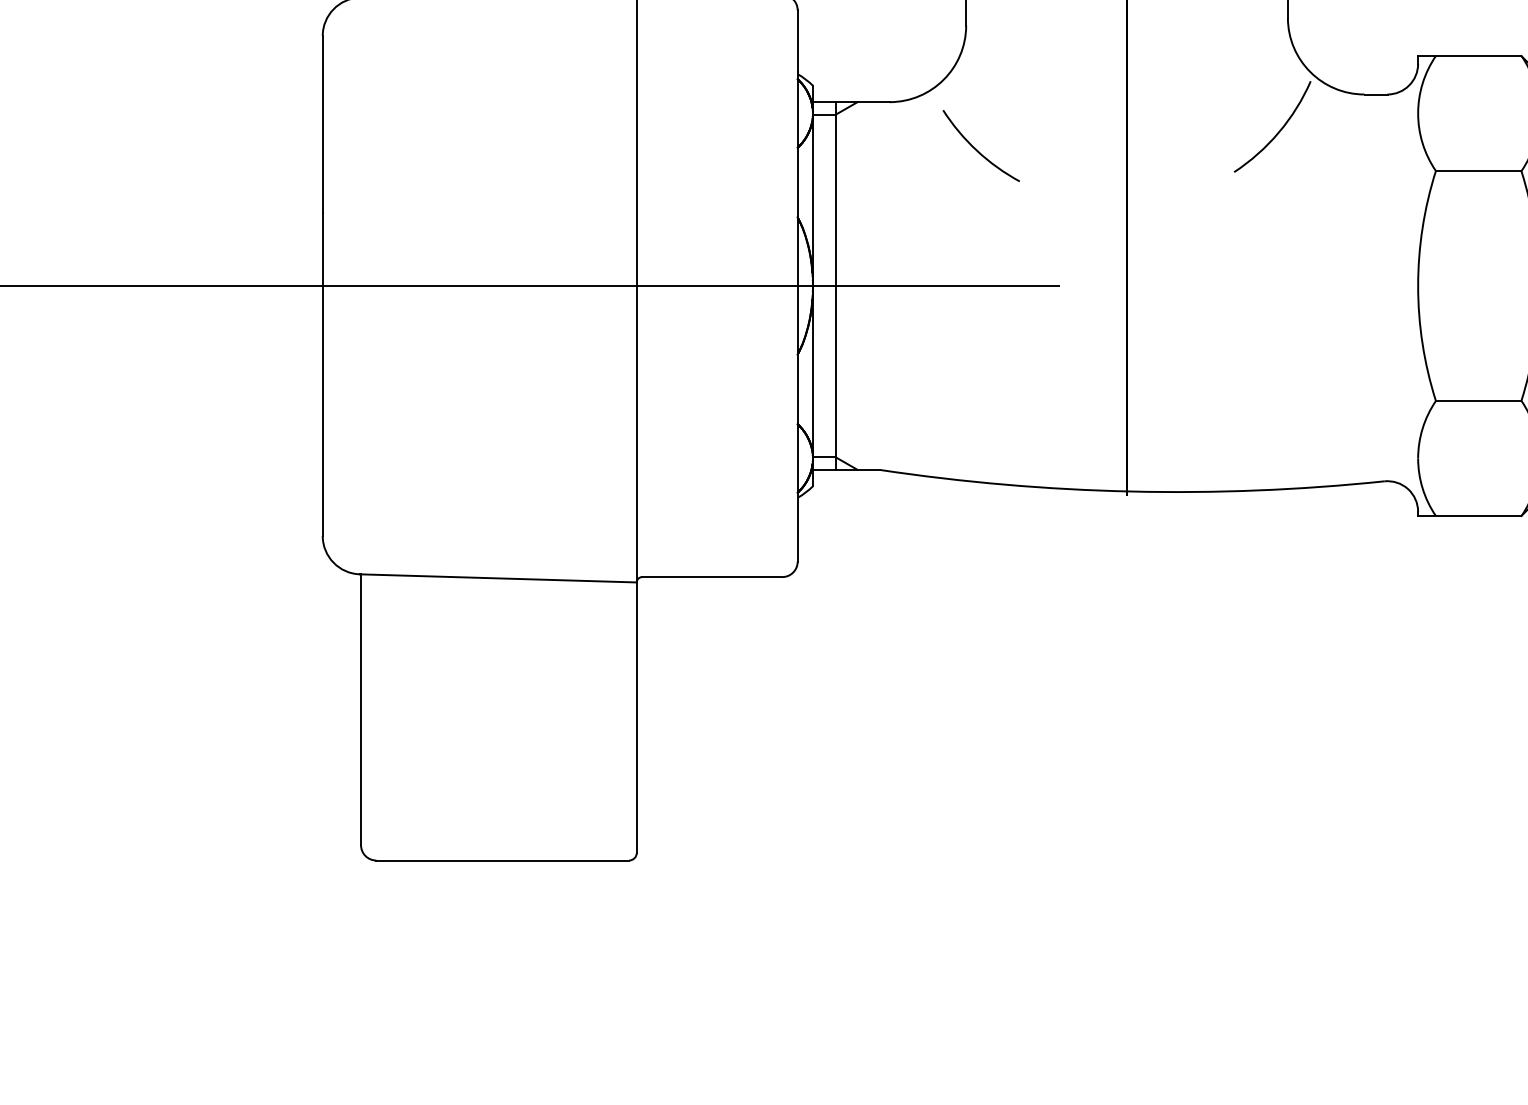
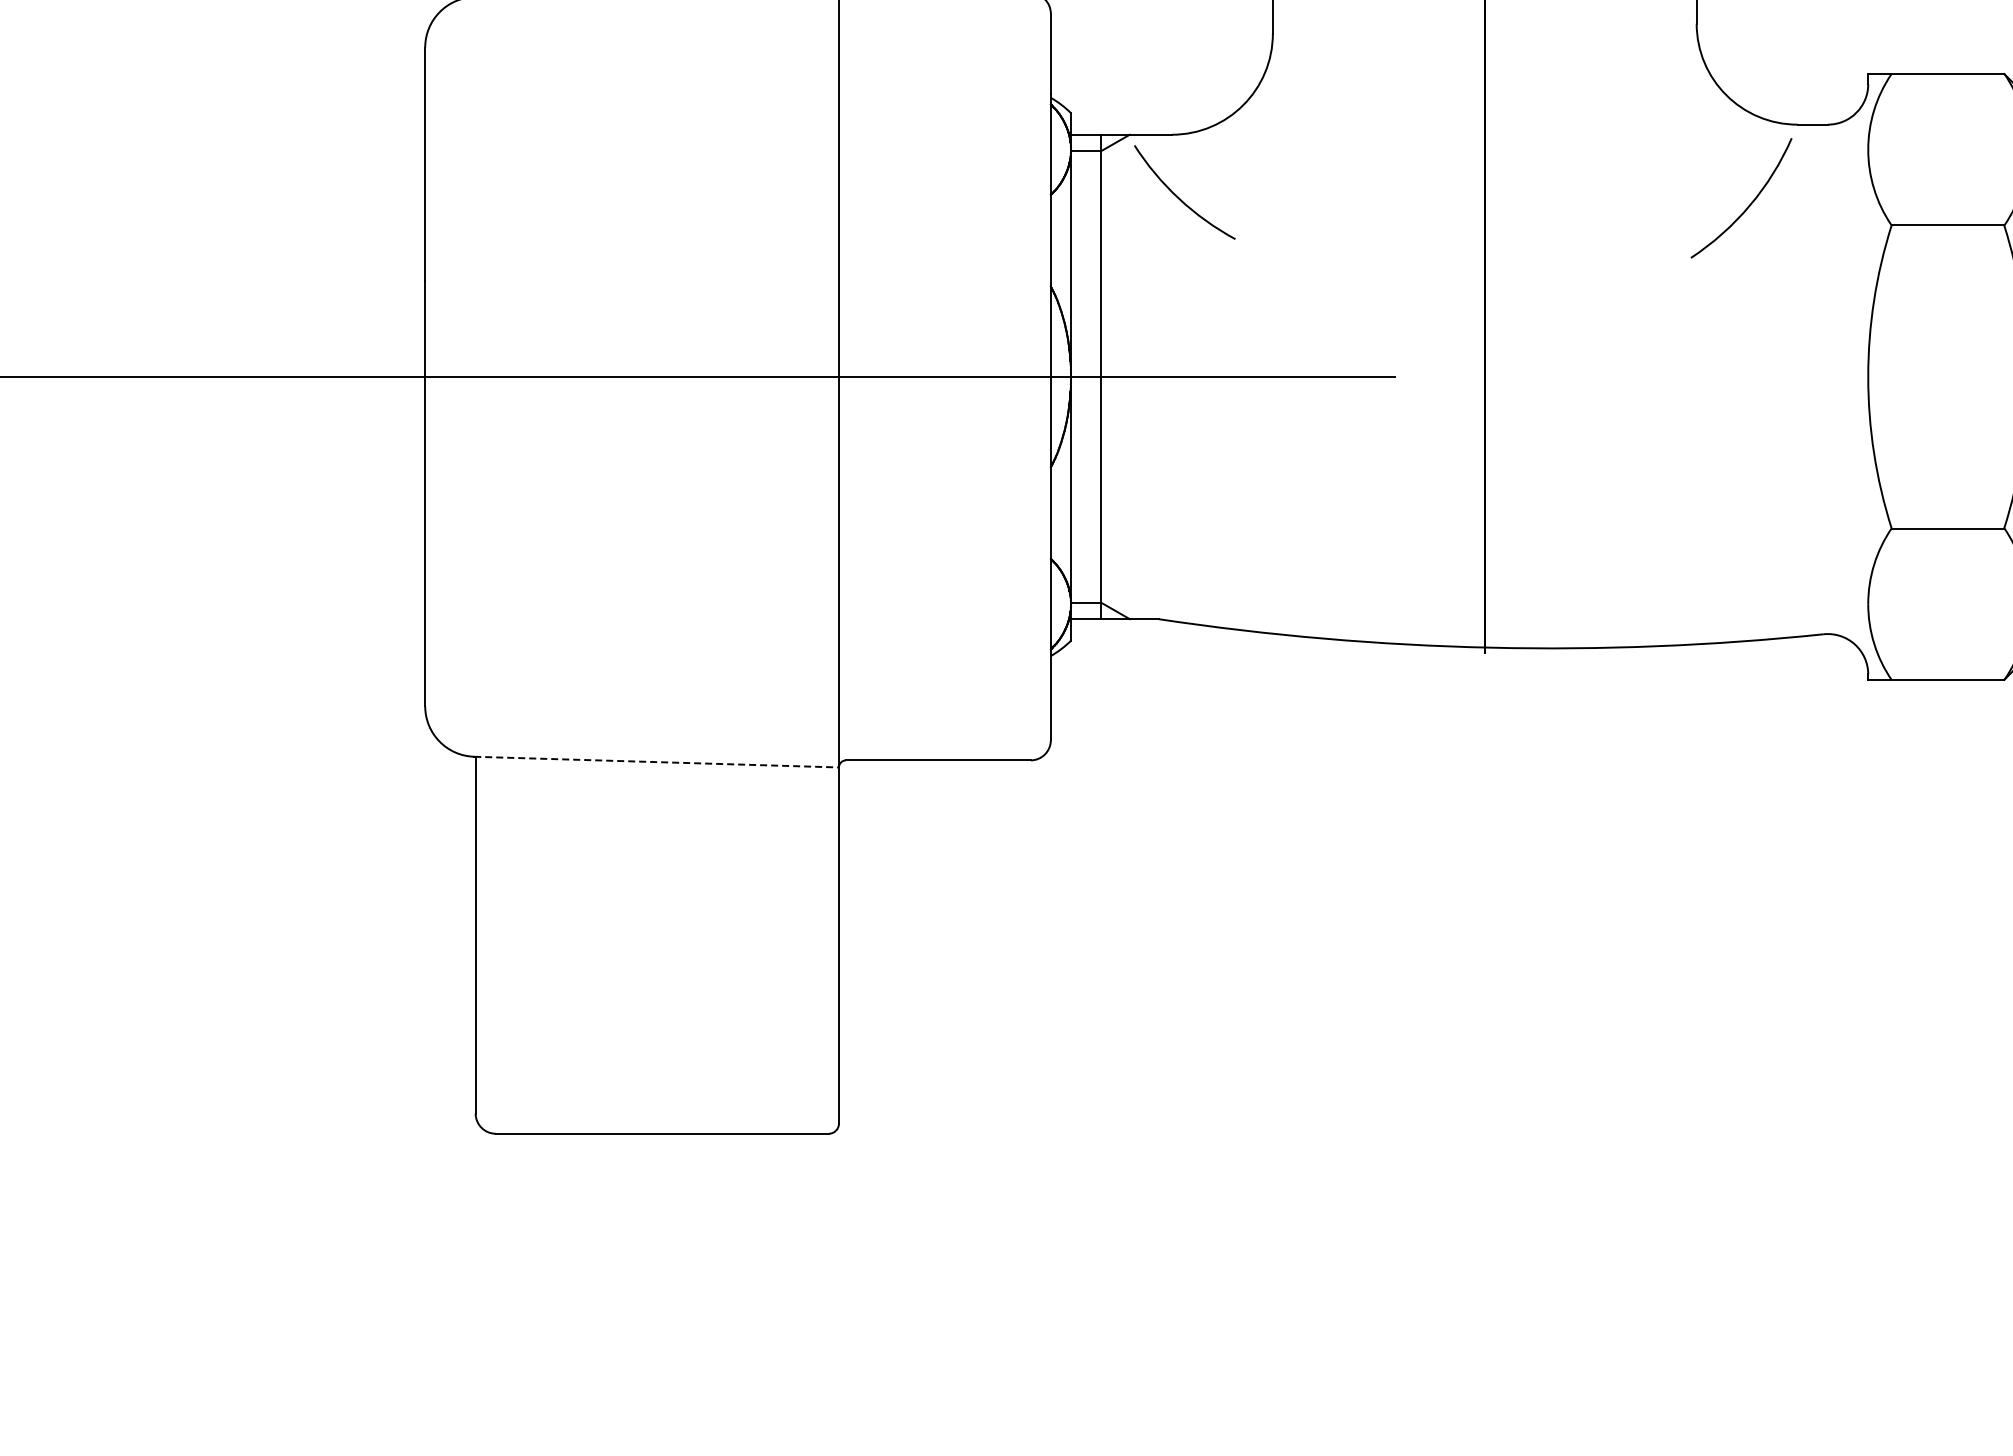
arc: (1277, 132) -> (1748, 205), moved
arc: (977, 149) -> (1179, 197), moved
line: (499, 578) -> (657, 762), solid -> dashed

